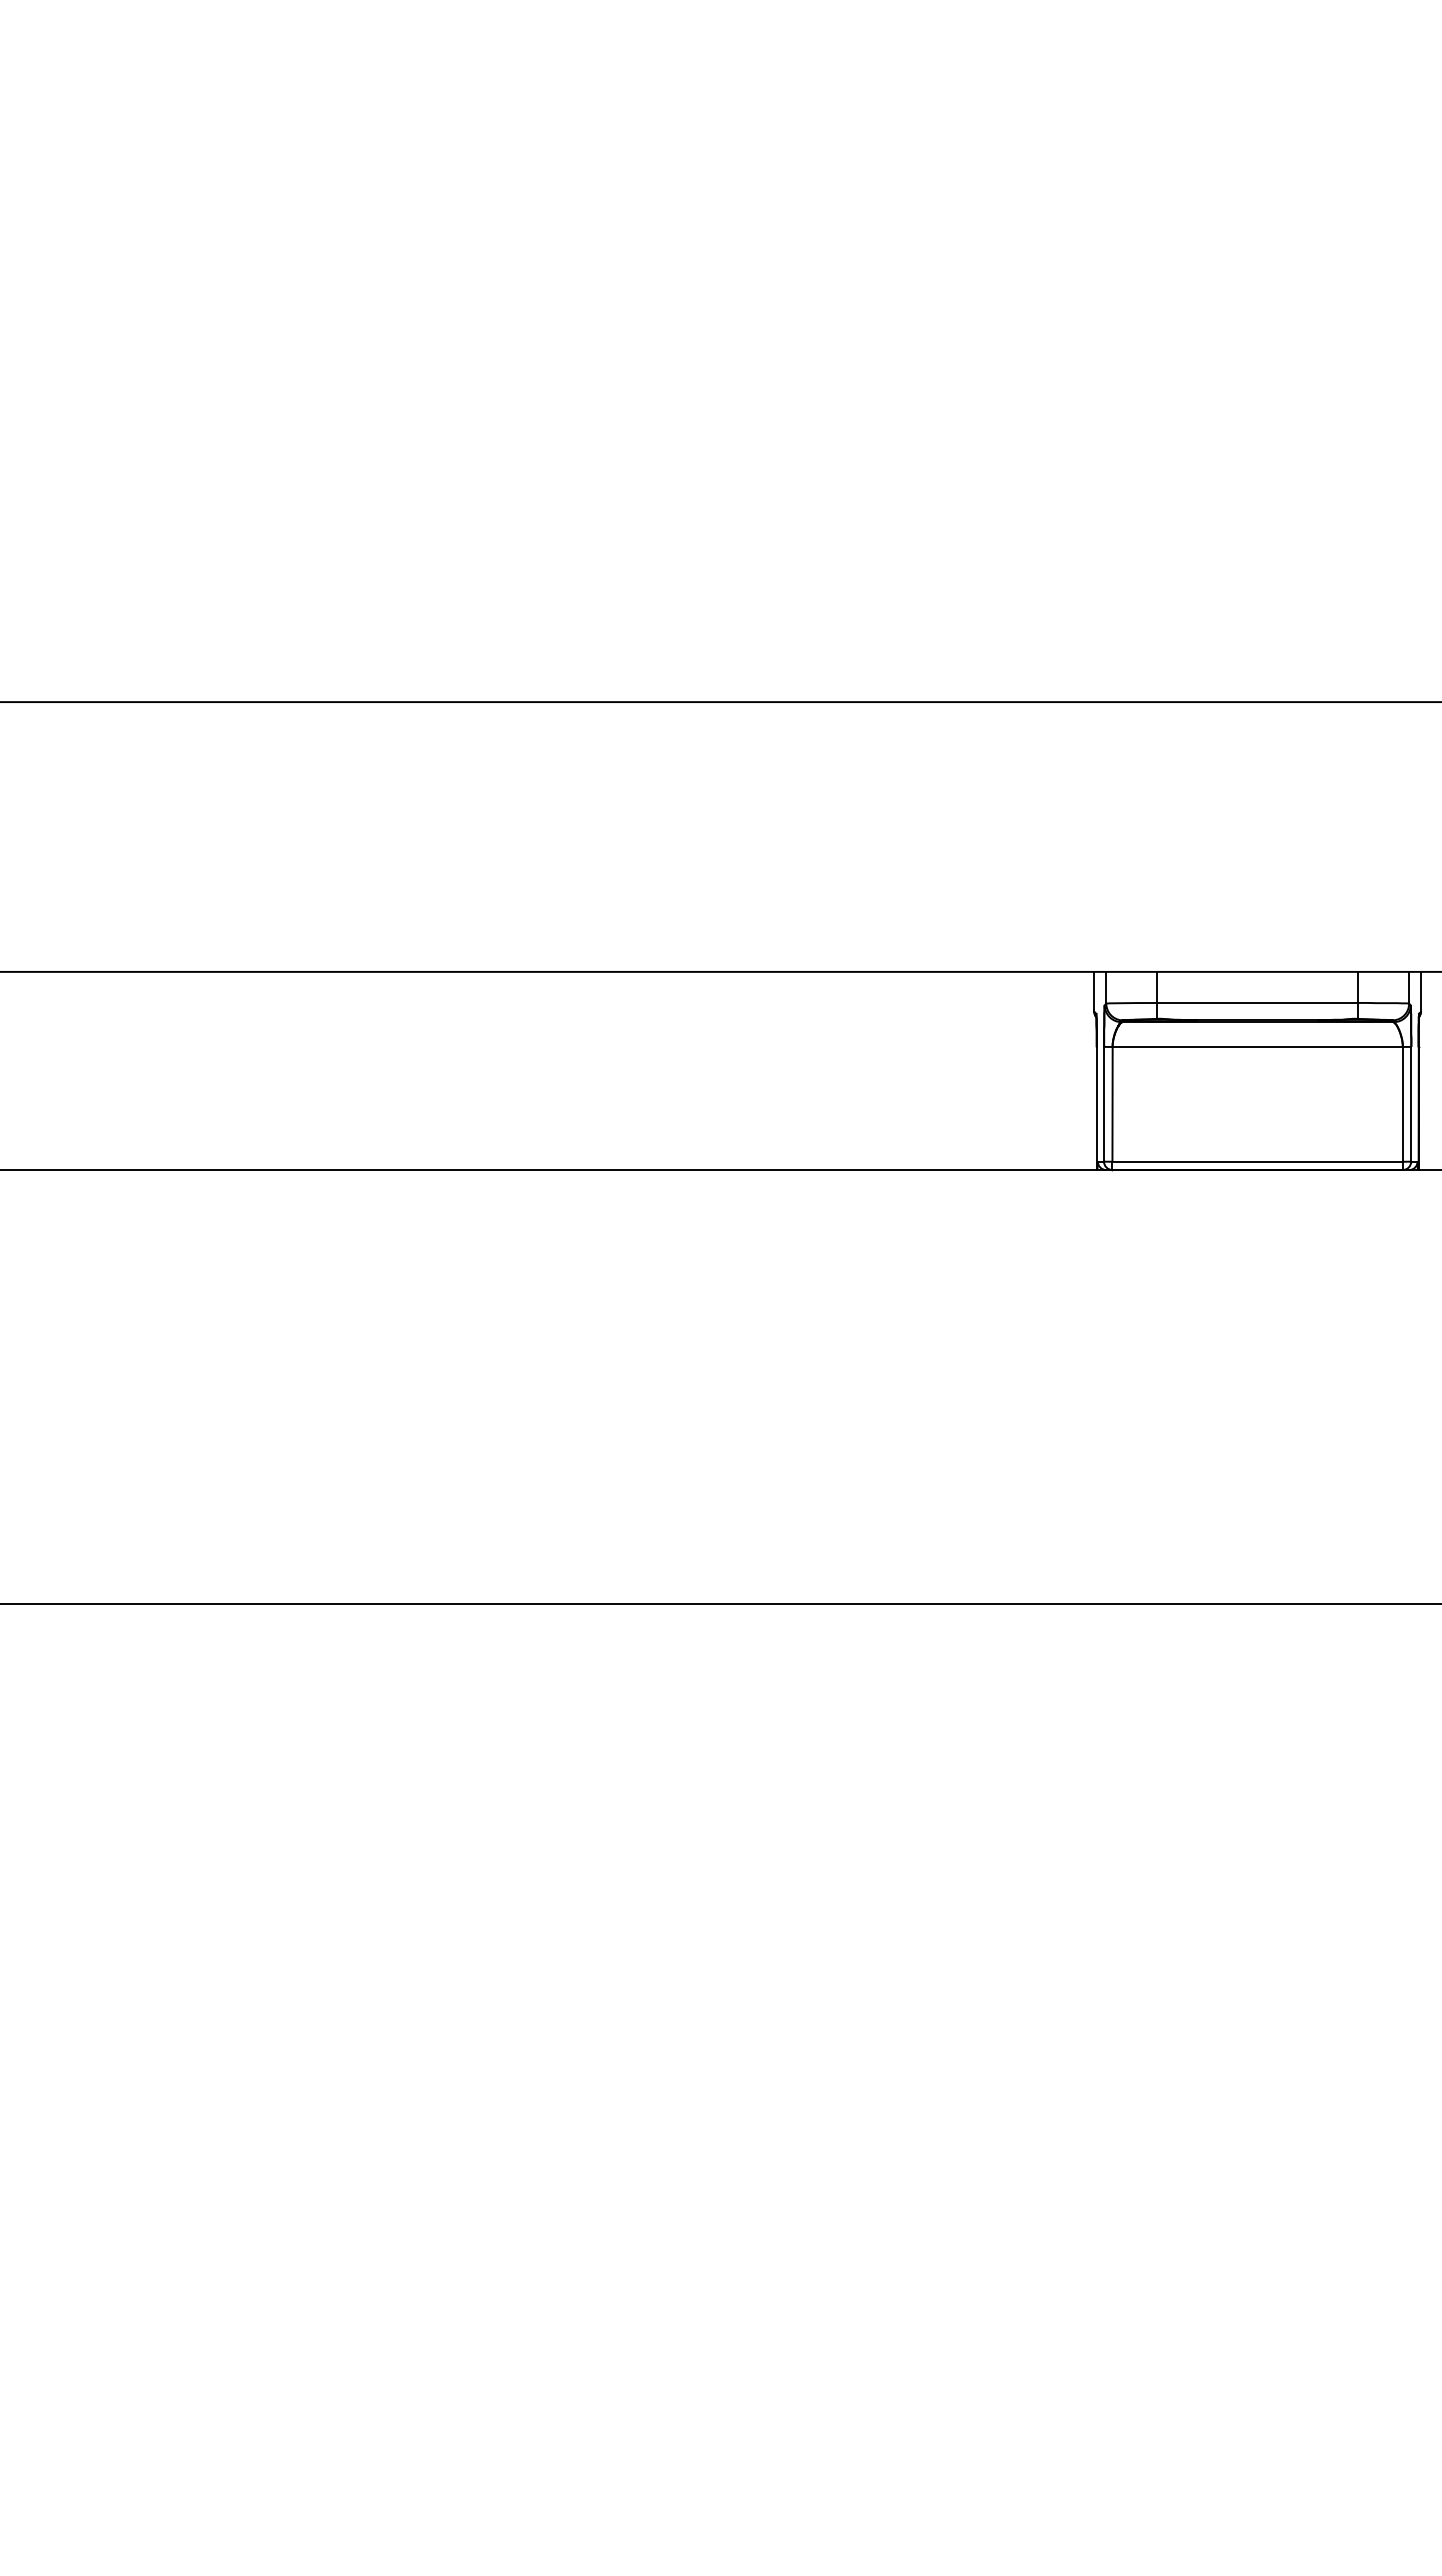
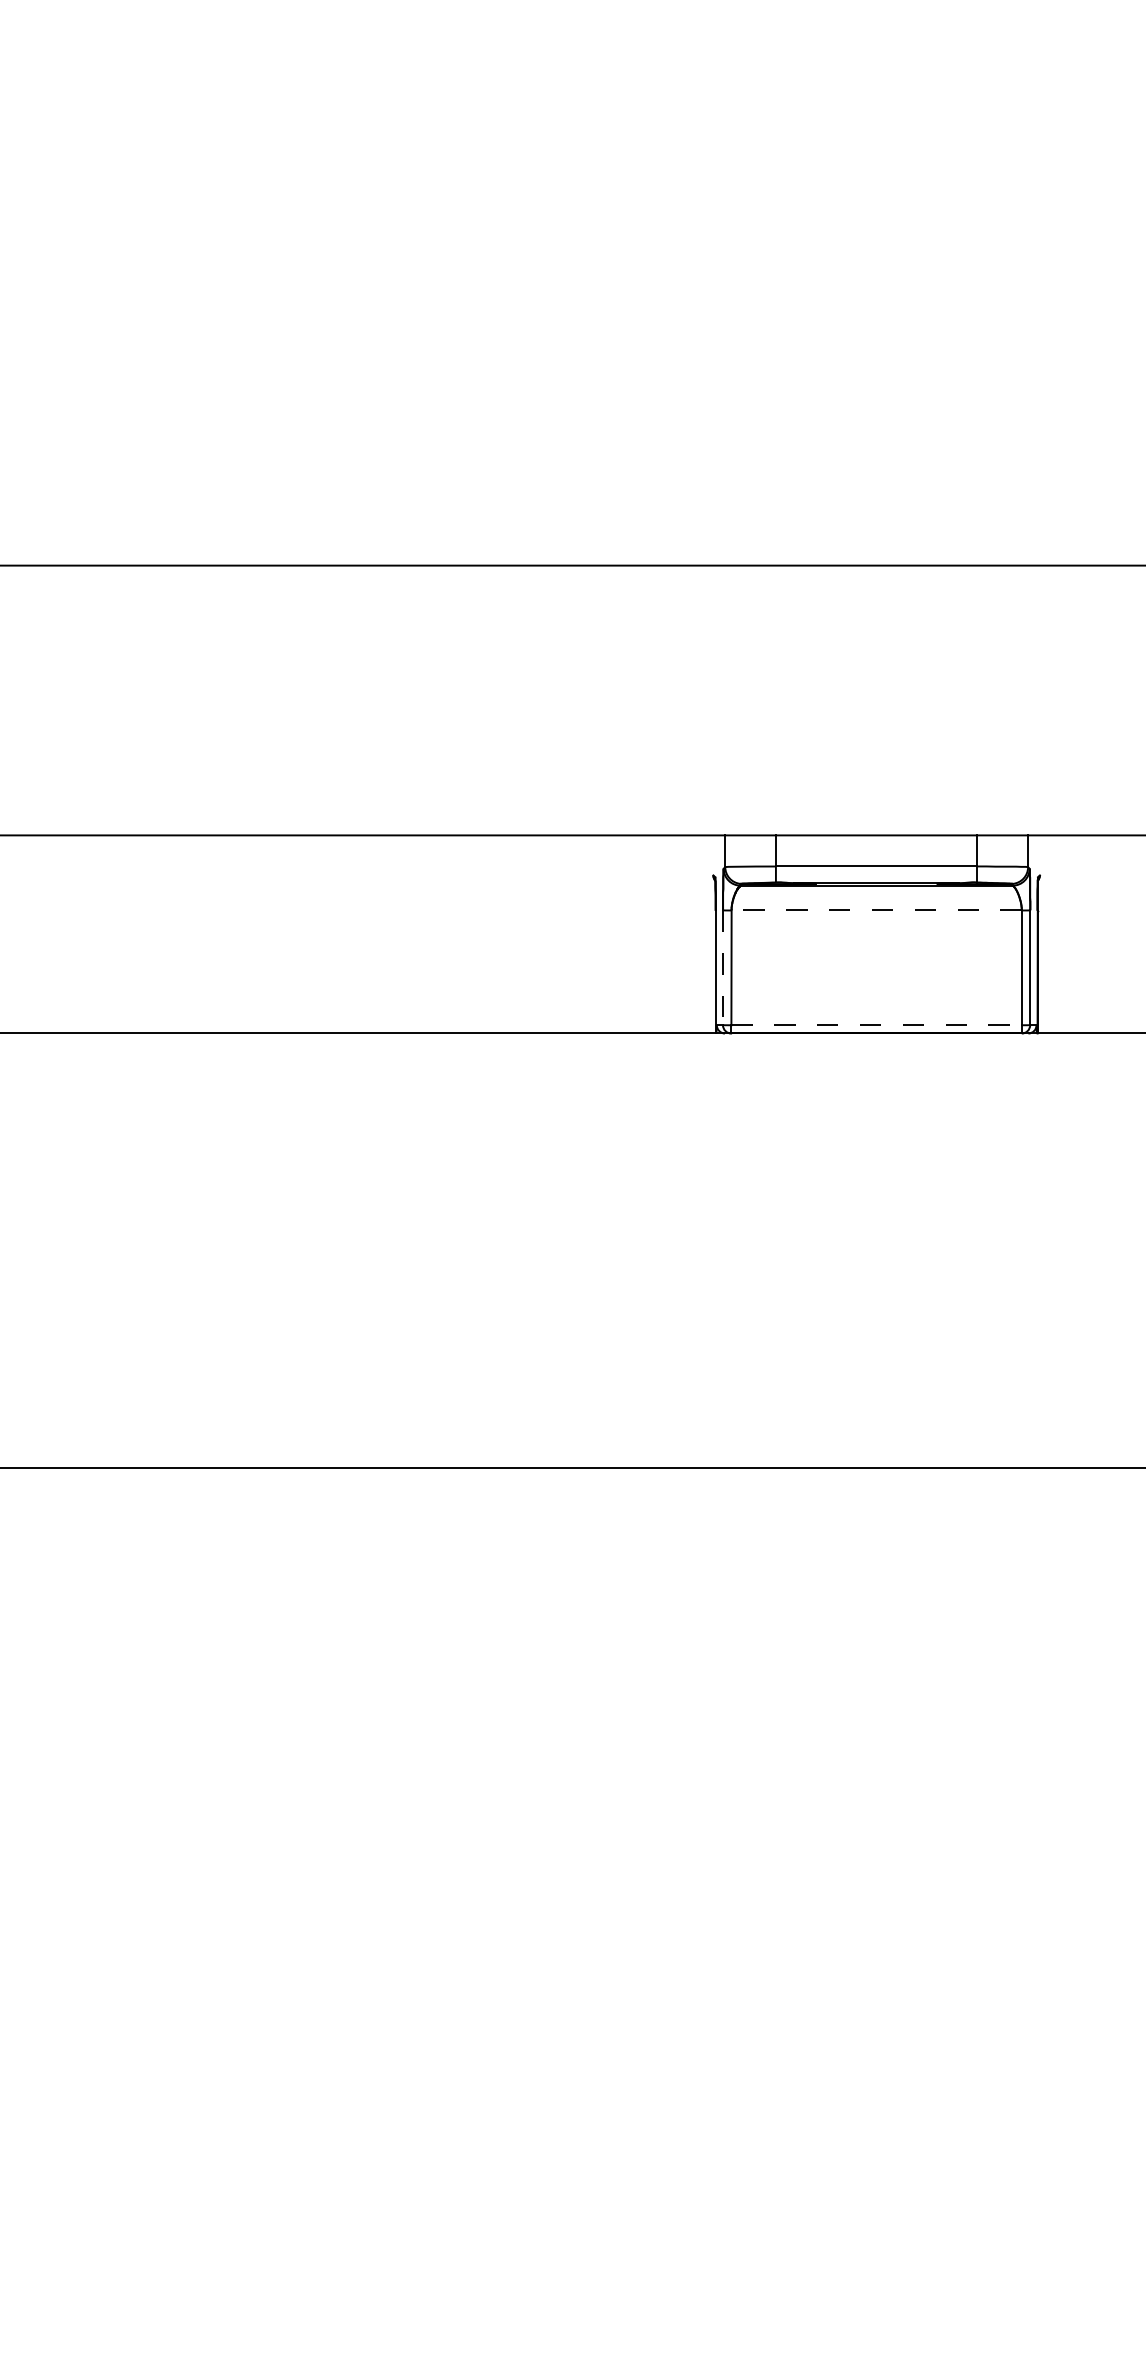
line: (1094, 991) -> (713, 855), removed
line: (1420, 991) -> (1039, 855), removed
line: (1257, 1046) -> (876, 910), solid -> dashed
line: (1104, 1104) -> (723, 968), solid -> dashed
line: (1258, 1161) -> (877, 1025), solid -> dashed

